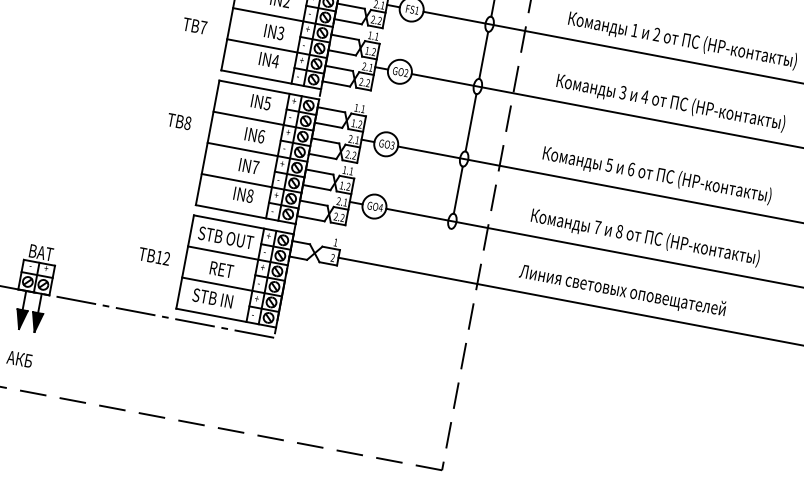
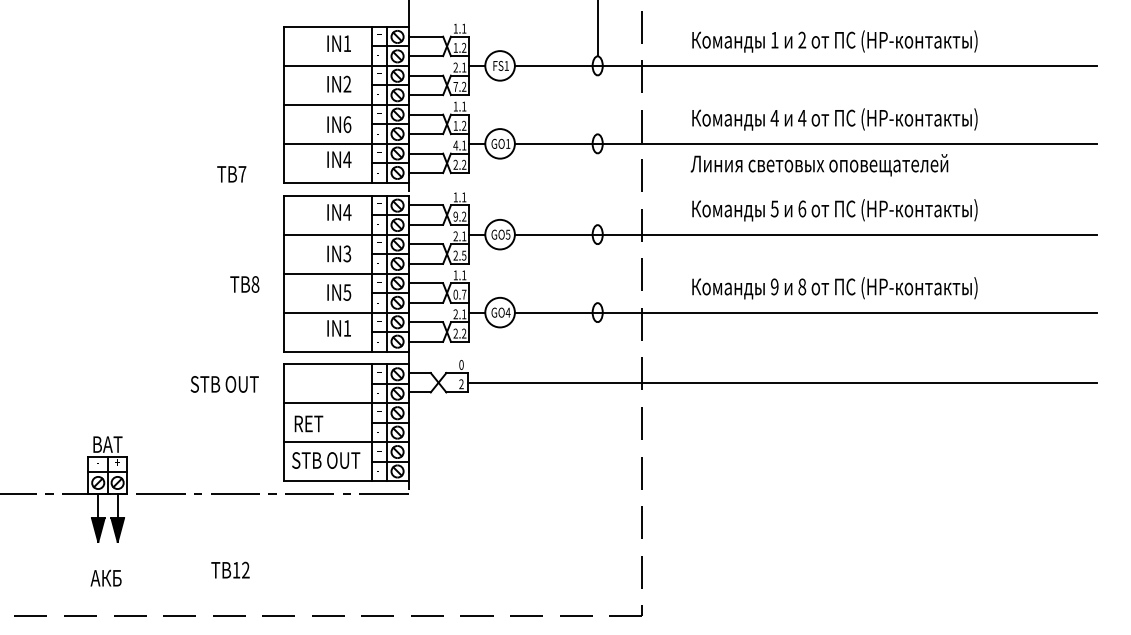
text: (372, 19) -> (455, 86), 2.2 -> 7.2
text: (194, 26) -> (231, 174), moved
text: (280, 33) -> (347, 124), IN3 -> IN6
line: (483, 55) -> (597, 104), removed
text: (364, 66) -> (455, 145), 2.1 -> 4.1
text: (405, 72) -> (507, 143), GO2 -> GO1
text: (622, 92) -> (774, 117), 3 -> 4
text: (267, 103) -> (347, 212), IN5 -> IN4
text: (179, 121) -> (244, 284), moved
line: (470, 122) -> (597, 189), removed
text: (353, 123) -> (455, 216), 1.2 -> 9.2
text: (261, 136) -> (347, 253), IN6 -> IN3
text: (393, 143) -> (508, 232), GO3 -> GO5
text: (353, 155) -> (463, 255), 2.2 -> 2.5
text: (255, 167) -> (347, 292), IN7 -> IN5
text: (344, 185) -> (459, 294), 1.2 -> 0.7
line: (458, 190) -> (597, 273), removed
text: (250, 196) -> (347, 328), IN8 -> IN1
text: (597, 227) -> (774, 286), 7 -> 9
text: (225, 237) -> (224, 384), moved
text: (335, 242) -> (461, 364), 1 -> 0
text: (154, 255) -> (230, 569), moved
text: (221, 269) -> (308, 423), moved
text: (622, 291) -> (819, 165), moved
text: (213, 298) -> (326, 460), STB IN -> STB OUT

